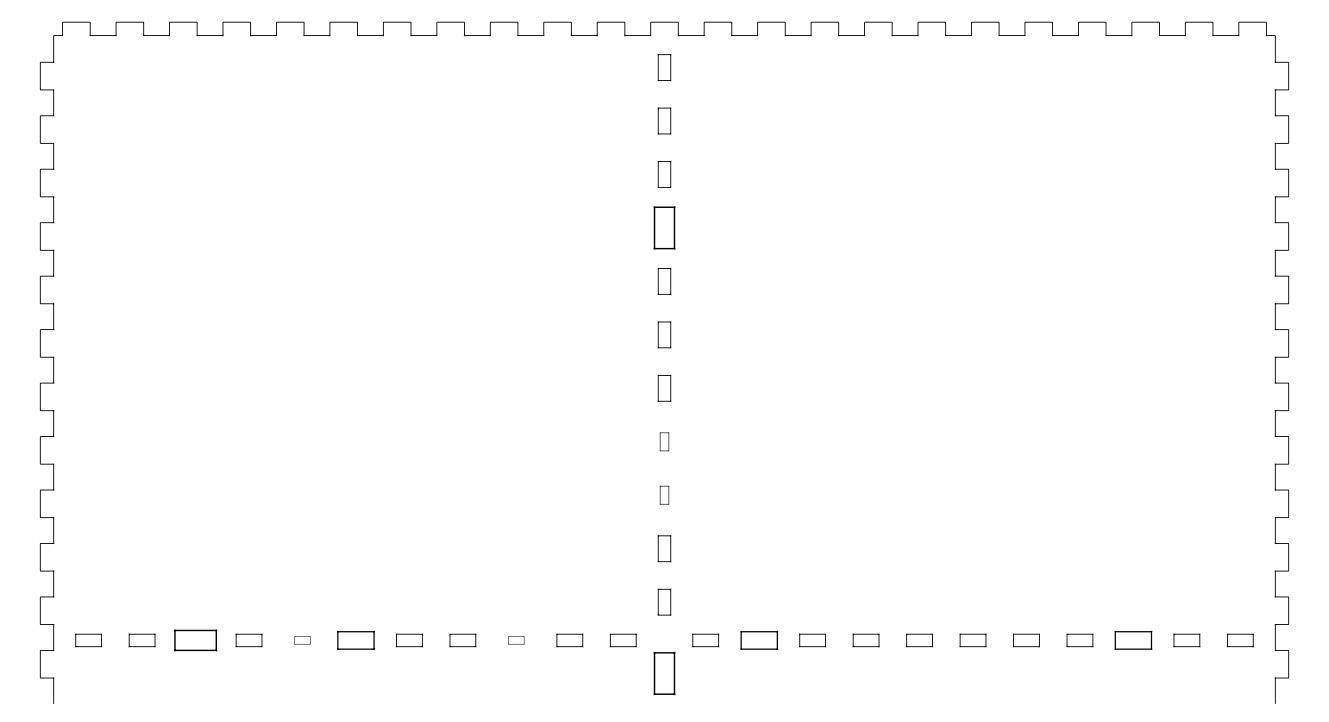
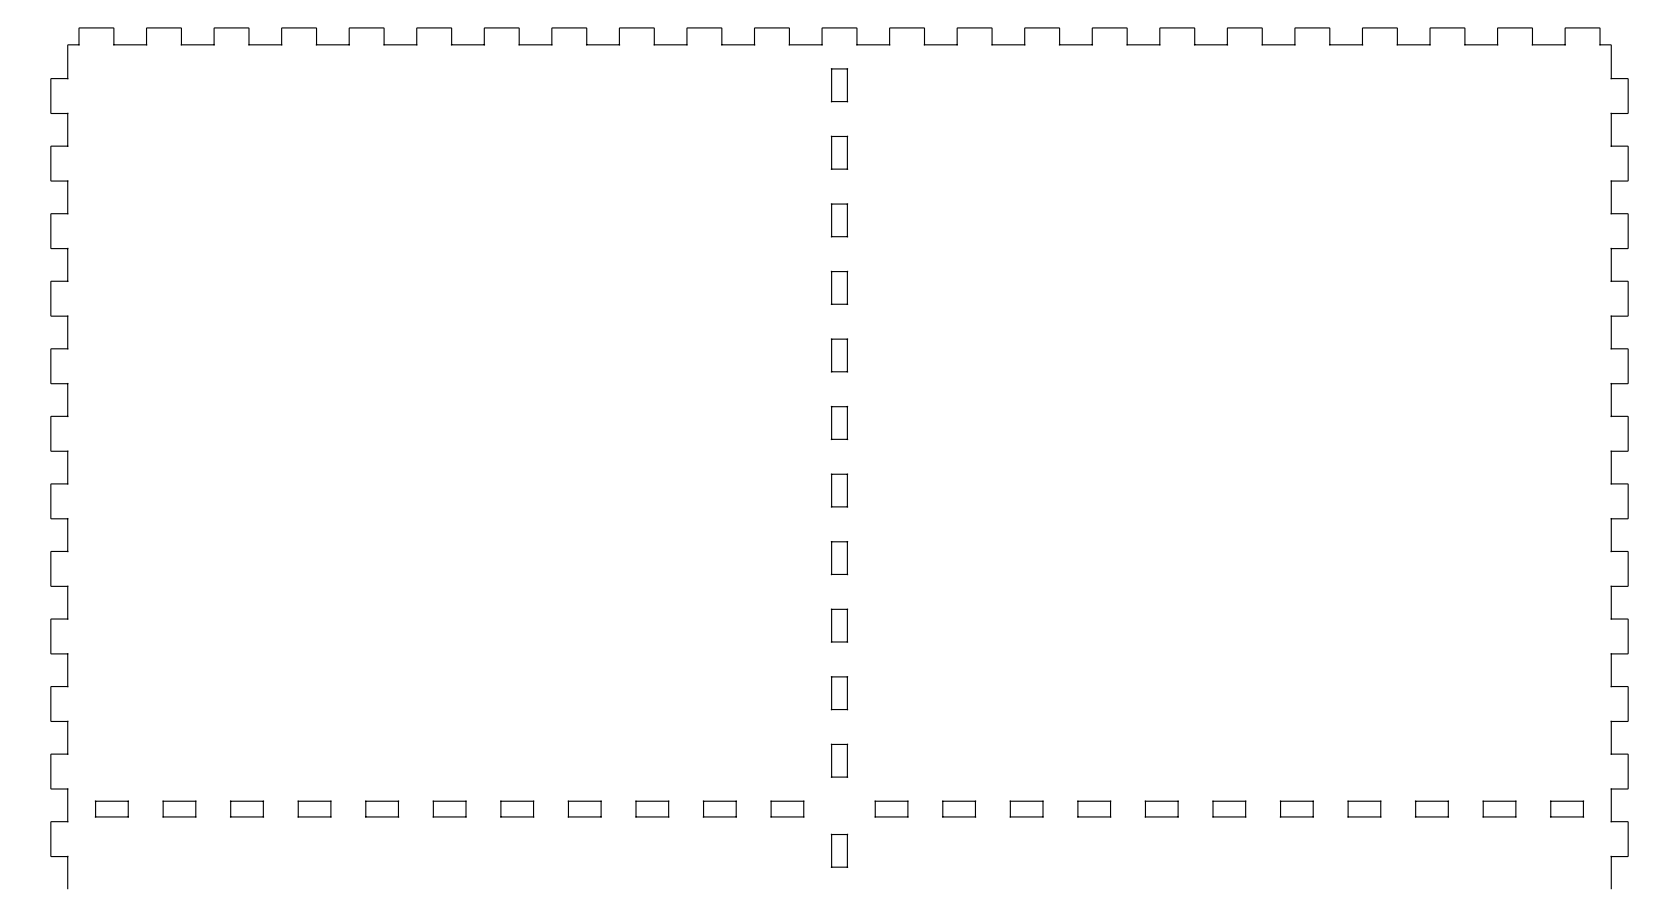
part: (664, 227) -> (839, 287), size x0.62
part: (664, 441) -> (839, 557), size x1.43
part: (664, 494) -> (839, 624), size x1.43
part: (195, 640) -> (246, 809), size x0.62
part: (302, 640) -> (382, 809), size x1.67
part: (355, 640) -> (449, 809), size x0.71
part: (516, 640) -> (652, 809), size x1.67
part: (758, 640) -> (958, 809), size x0.71
part: (1133, 640) -> (1432, 809), size x0.71
part: (664, 673) -> (839, 850), size x0.62

